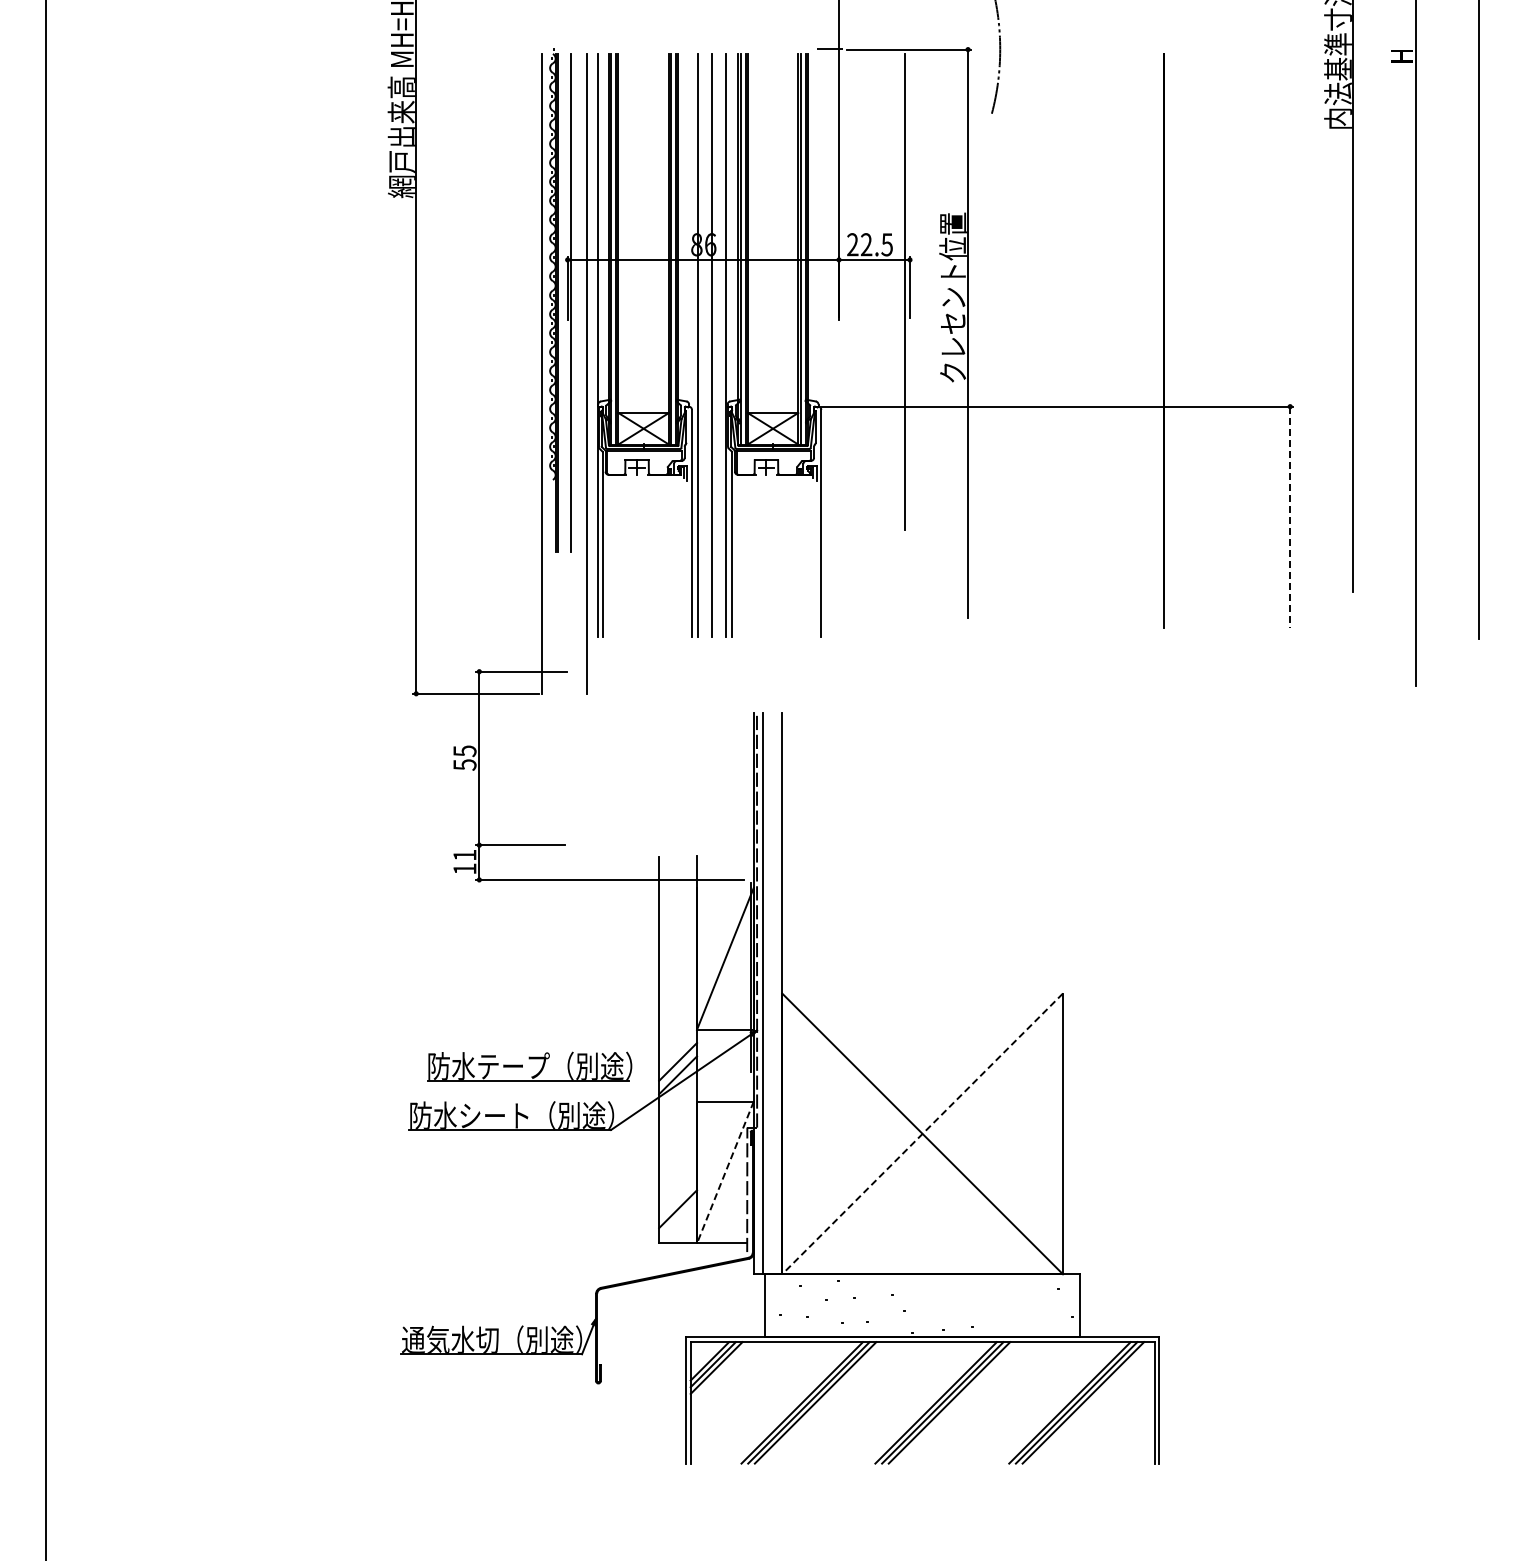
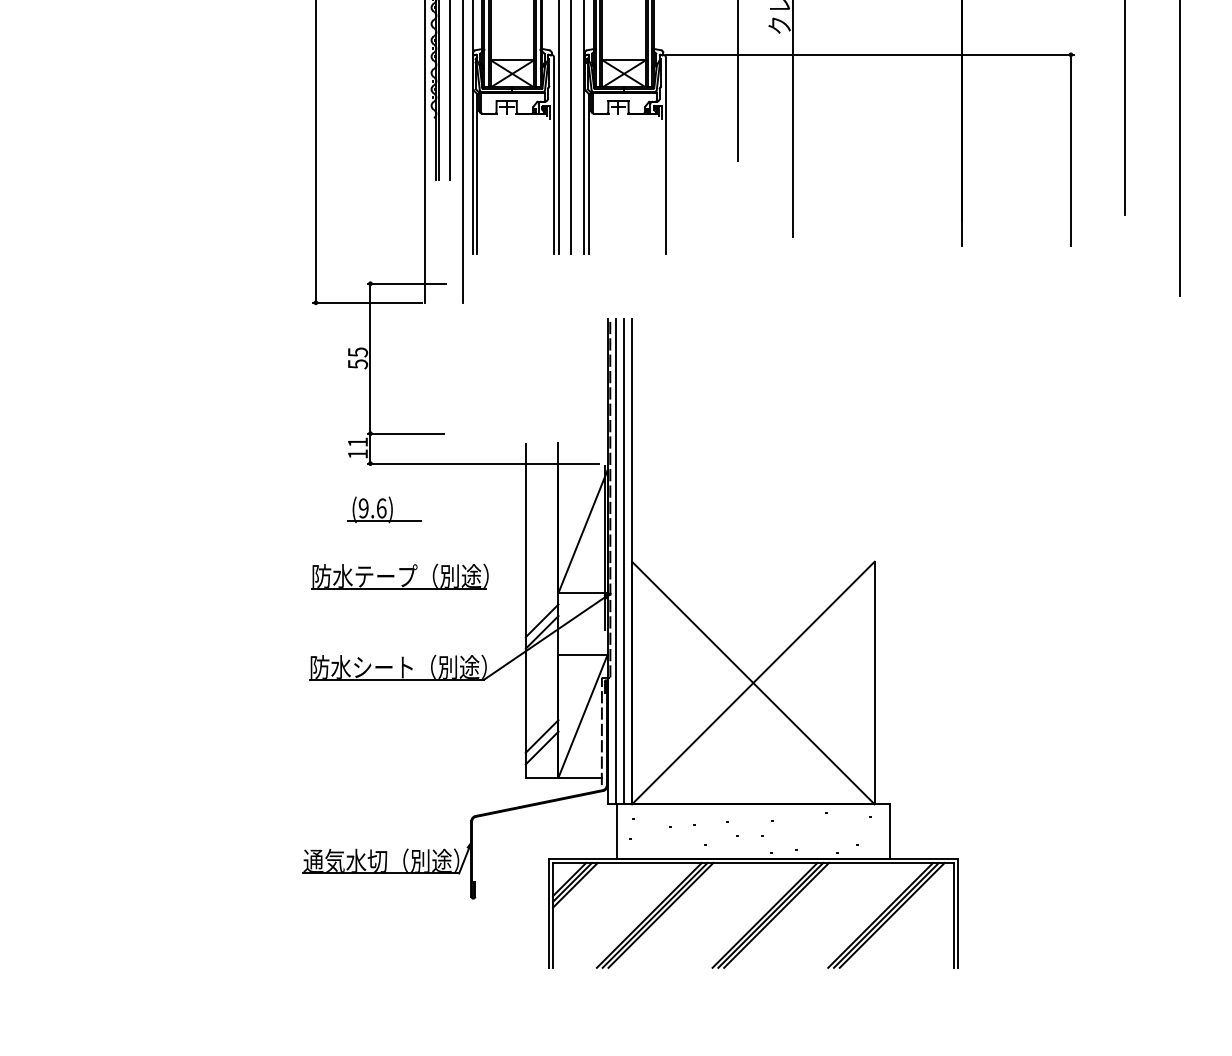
line: (1290, 517) -> (1071, 150), dashed -> solid
part: (494, 933) -> (383, 509), added
line: (772, 993) -> (623, 561), added
part: (529, 1059) -> (399, 570), moved
line: (922, 1133) -> (753, 682), dashed -> solid
line: (725, 1172) -> (583, 716), dashed -> solid
line: (678, 1195) -> (542, 736), added

